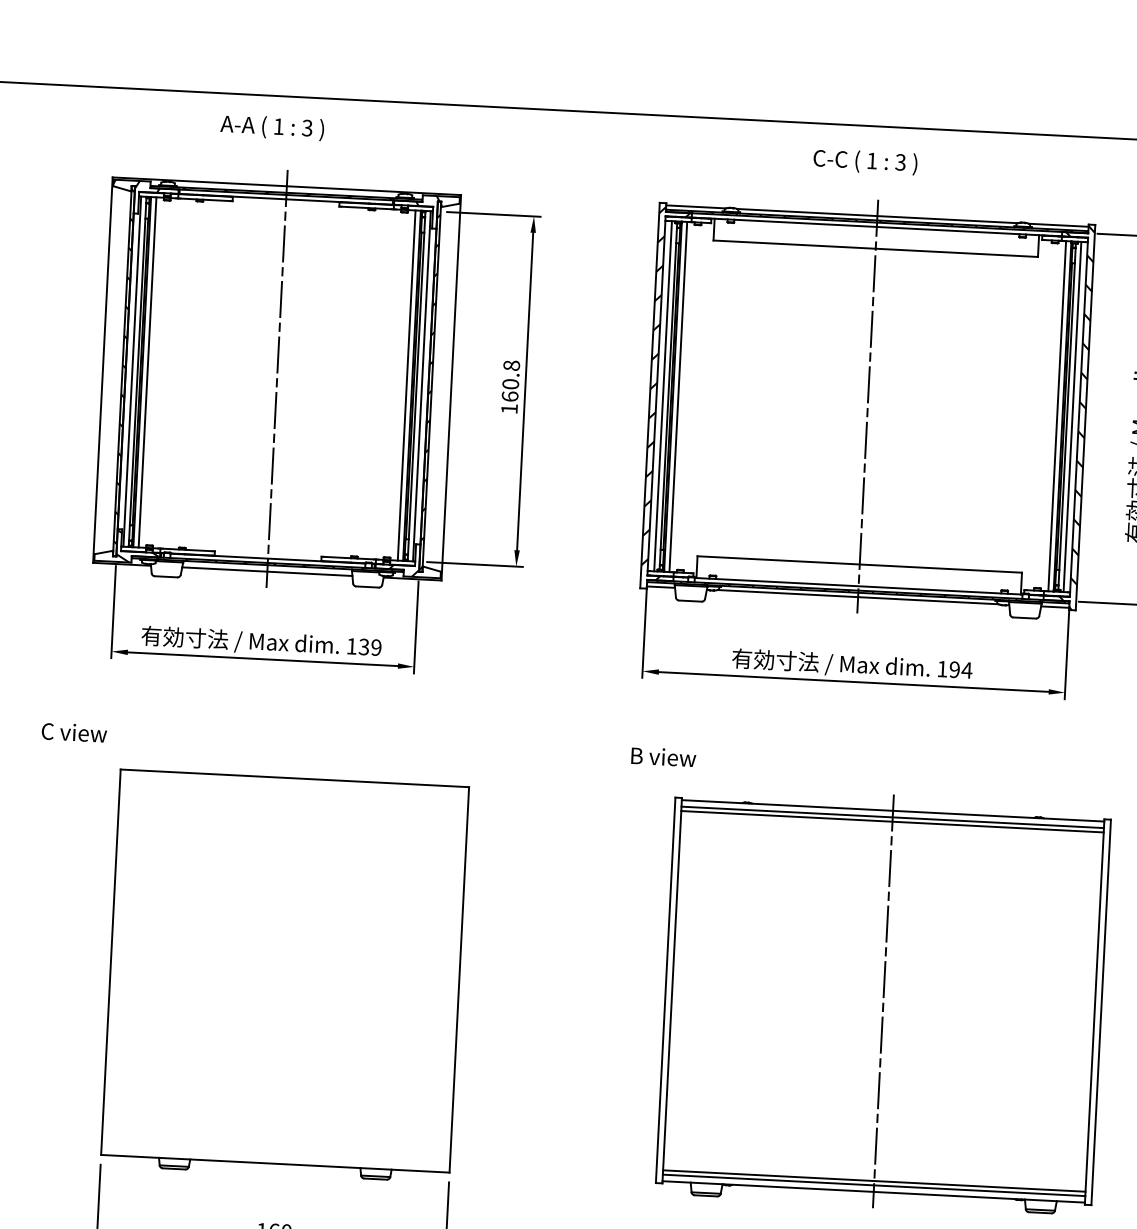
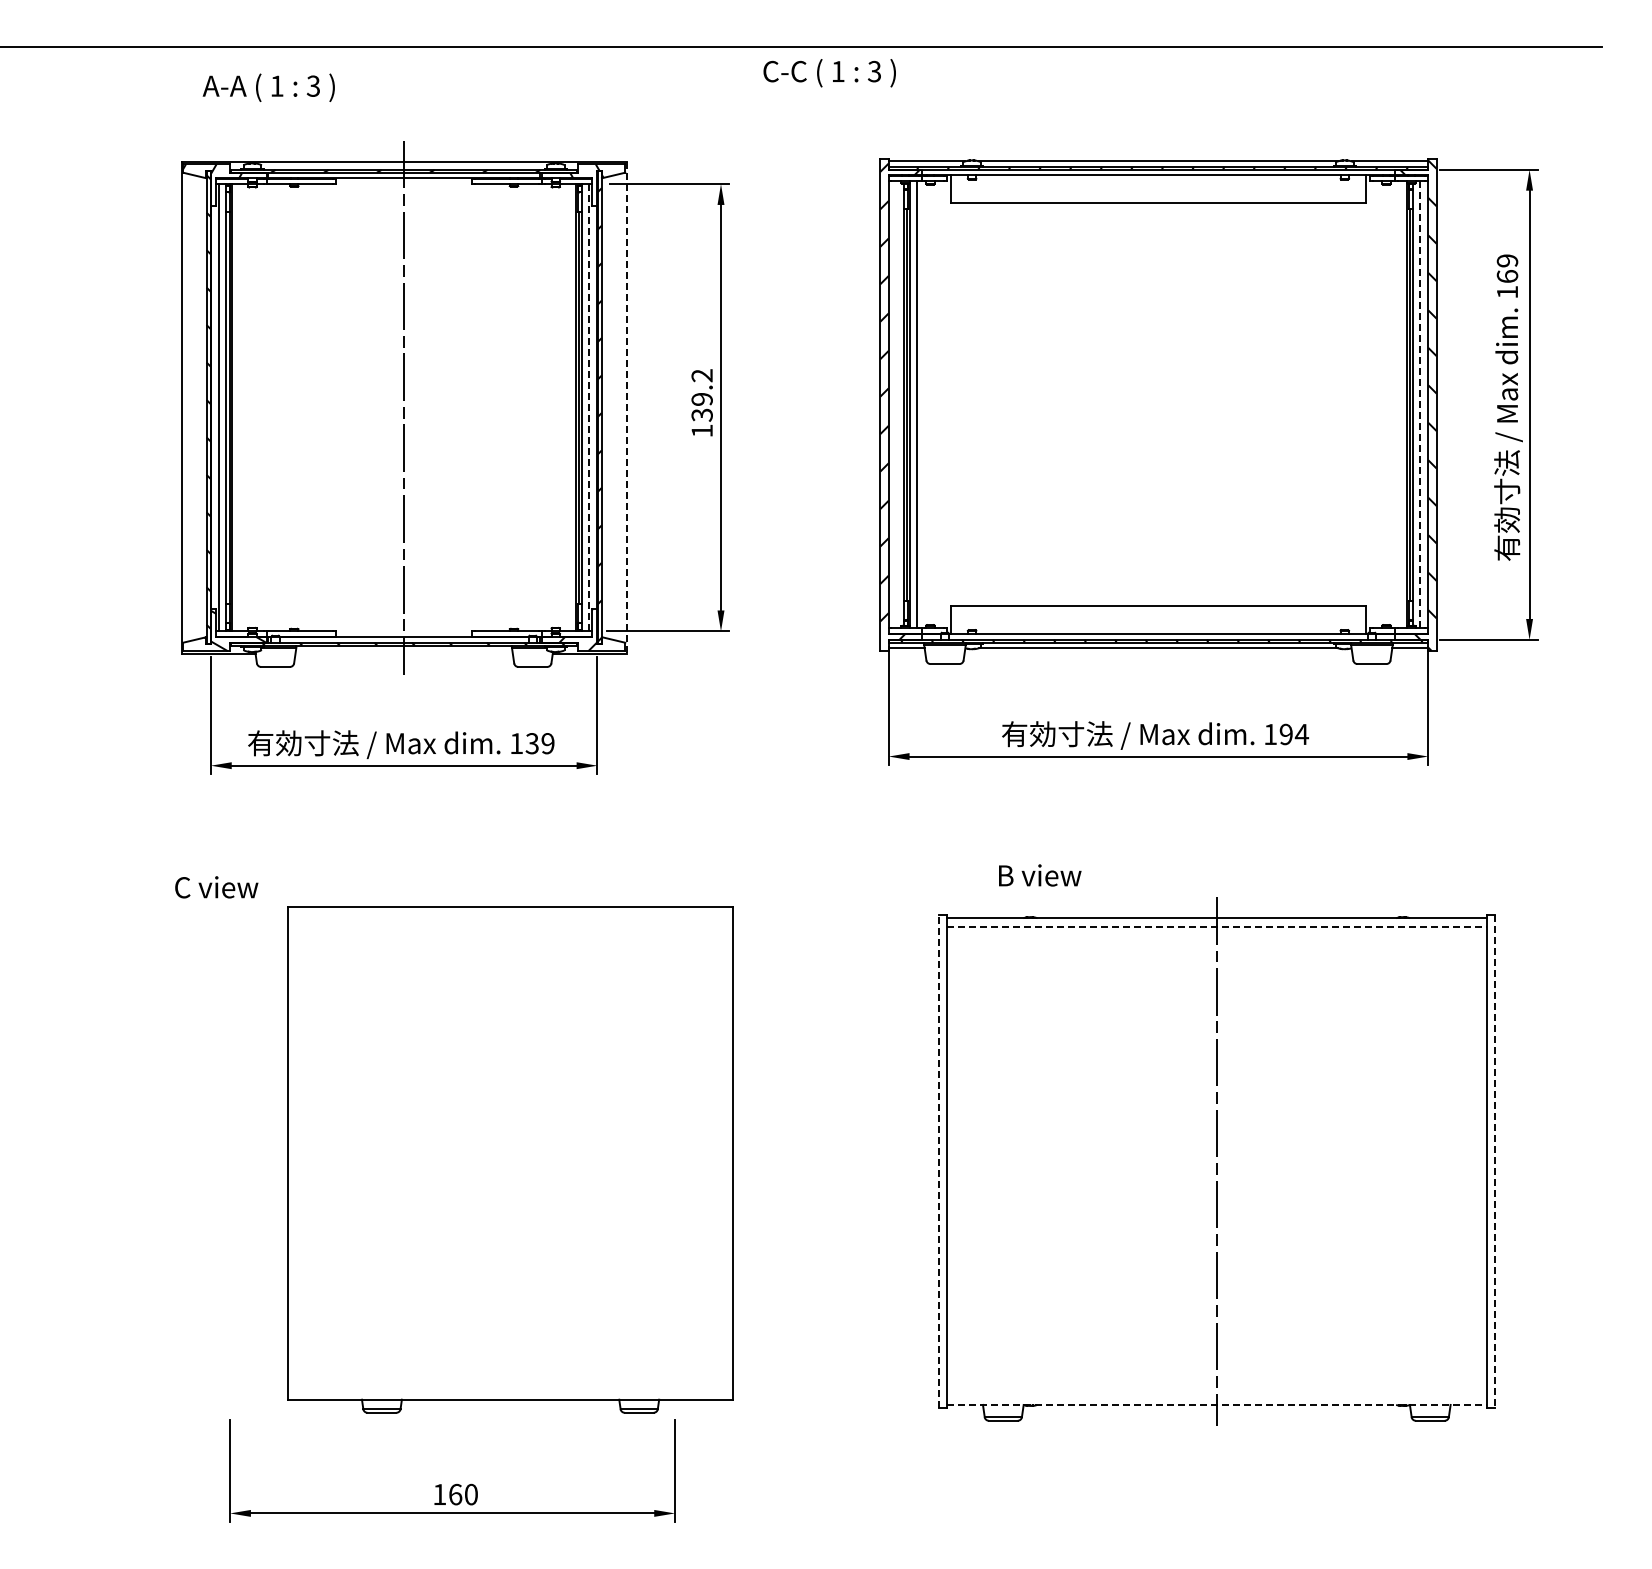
text: (272, 127) -> (268, 87), moved
text: (865, 162) -> (829, 73), moved
line: (147, 372) -> (238, 407), removed
text: (510, 381) -> (701, 395), 160.8 -> 139.2
line: (406, 385) -> (569, 407), removed
line: (422, 386) -> (589, 407), solid -> dashed
line: (451, 388) -> (626, 408), solid -> dashed
line: (663, 396) -> (897, 404), removed
line: (867, 406) -> (1158, 404), removed
line: (1057, 415) -> (1400, 404), removed
line: (1072, 416) -> (1419, 404), solid -> dashed
line: (266, 571) -> (403, 653), removed
text: (74, 732) -> (216, 887), moved
text: (664, 757) -> (1040, 875), moved
line: (892, 817) -> (1216, 926), solid -> dashed
line: (892, 822) -> (1216, 932), removed
part: (284, 975) -> (510, 1159), moved
line: (665, 990) -> (938, 1161), solid -> dashed
line: (1100, 1013) -> (1494, 1162), solid -> dashed
line: (874, 1181) -> (1216, 1391), removed
line: (873, 1185) -> (1216, 1396), removed
line: (873, 1191) -> (1216, 1404), solid -> dashed

